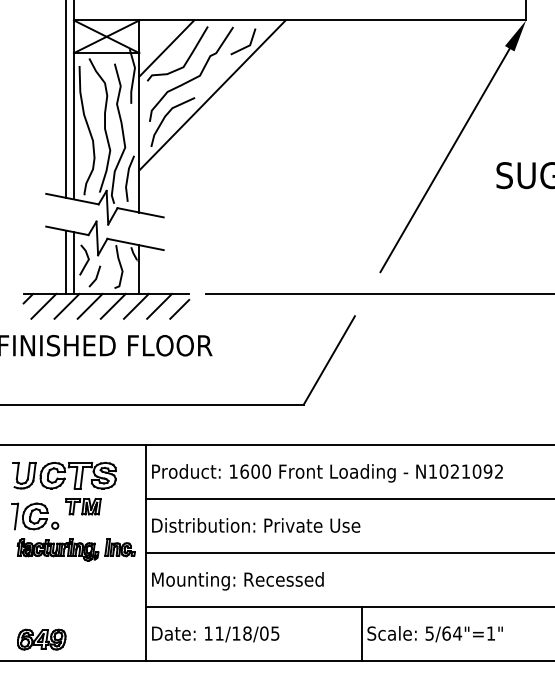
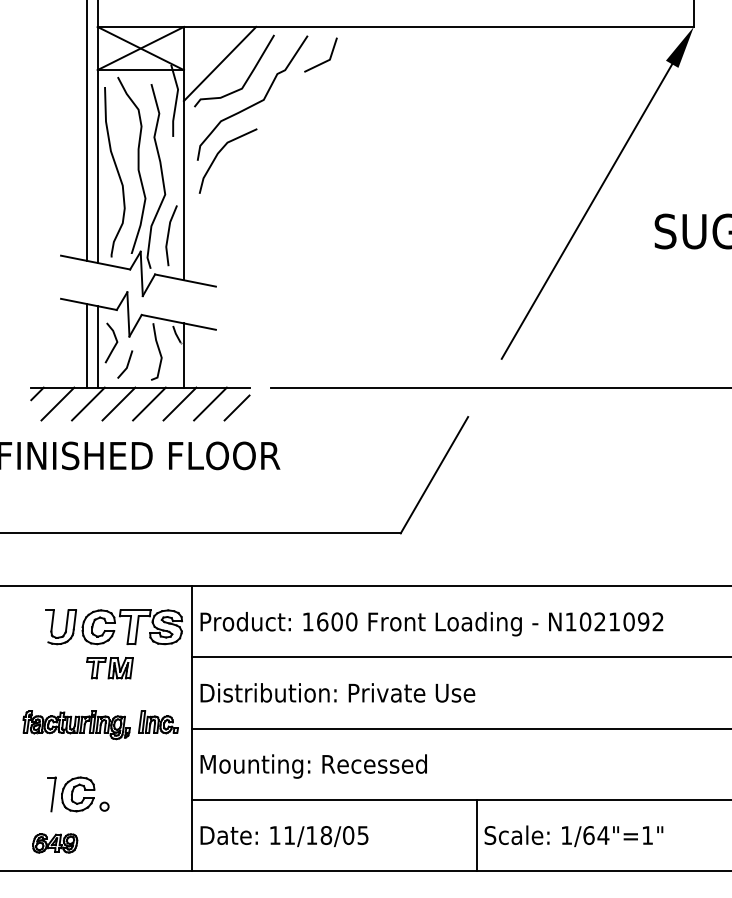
line: (212, 95) -> (280, 125), removed
part: (64, 475) -> (114, 627), moved
part: (35, 516) -> (78, 794), moved
text: (429, 633) -> (566, 835), 5/64"=1" -> 1/64"=1"
part: (41, 639) -> (54, 843), size x0.7

